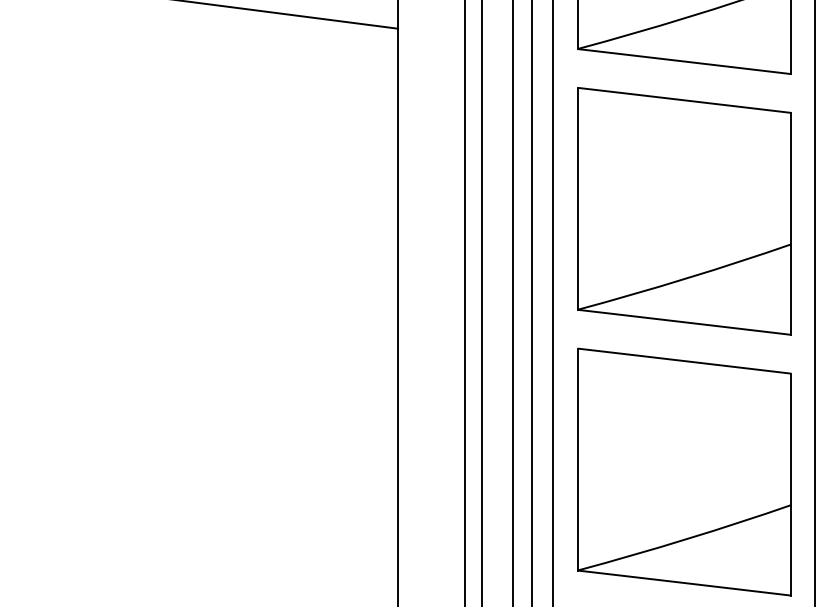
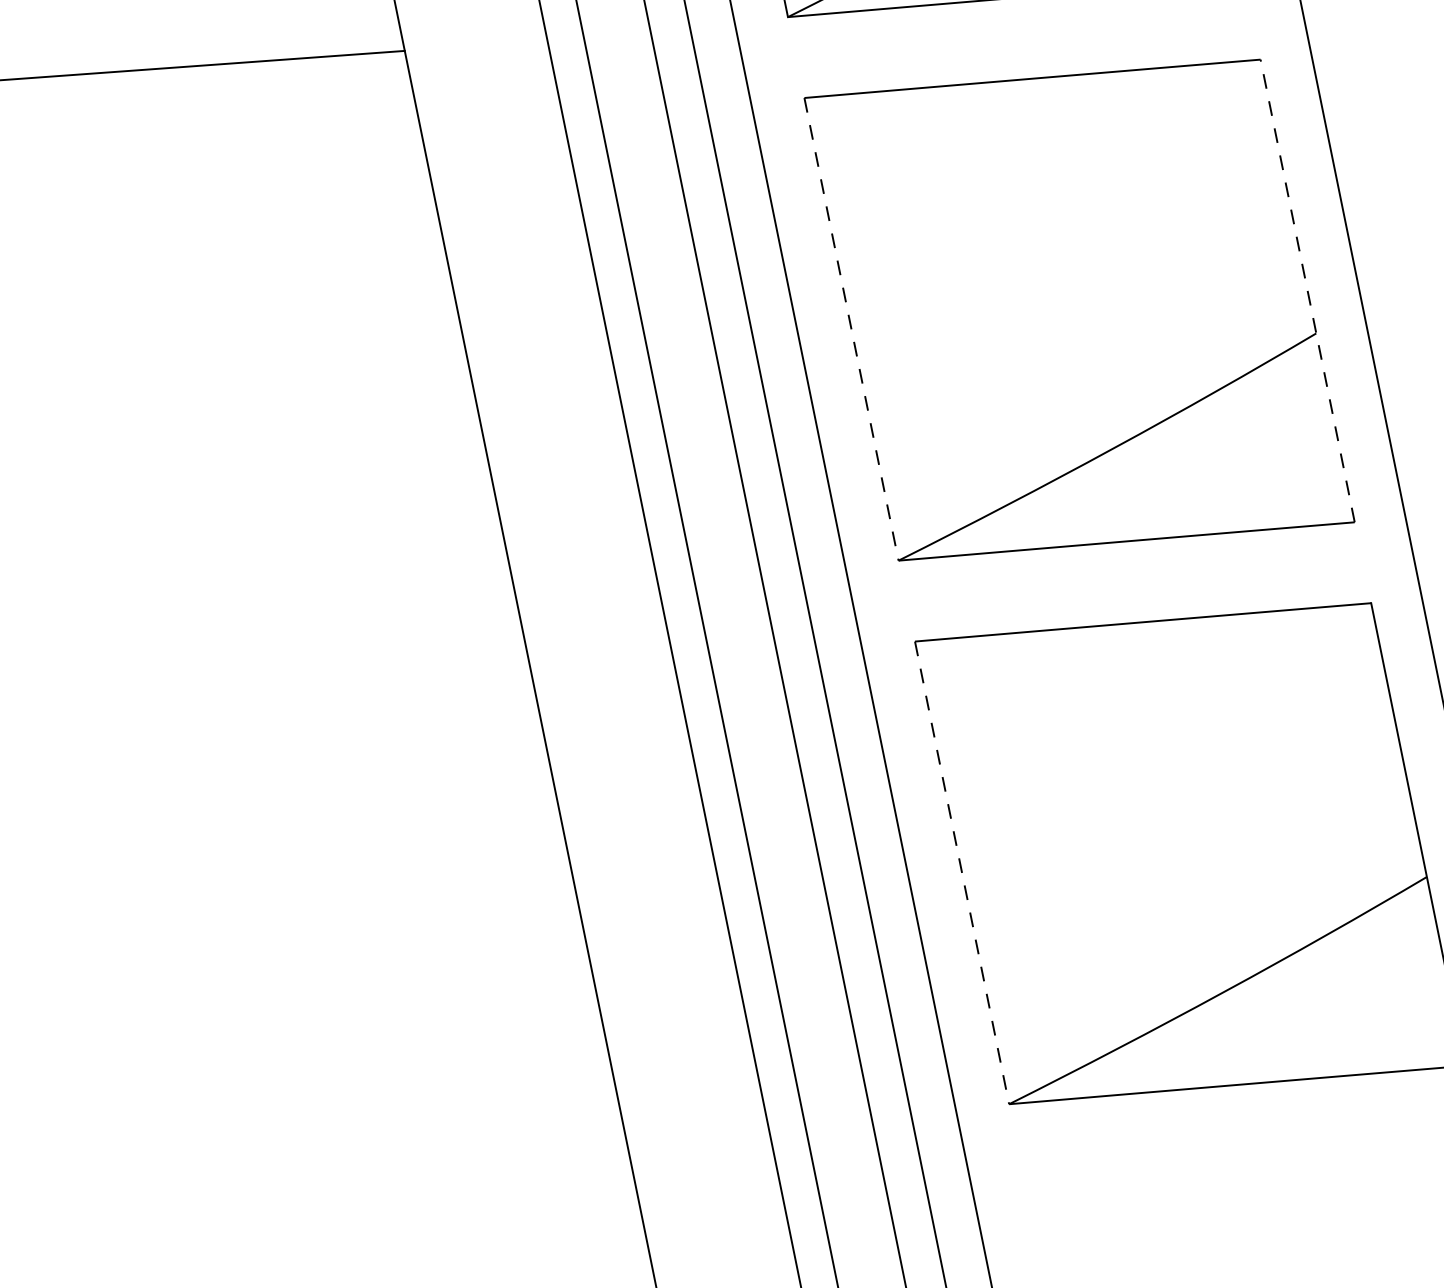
line: (577, 198) -> (850, 328), solid -> dashed
line: (791, 223) -> (1307, 290), solid -> dashed
line: (577, 459) -> (961, 872), solid -> dashed

